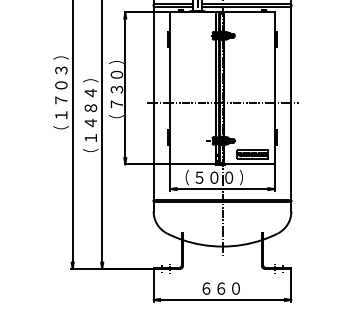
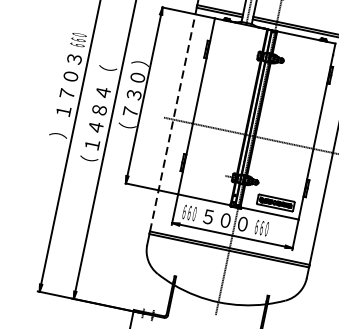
text: (60, 53) -> (77, 39), ） -> ６６０
text: (90, 76) -> (106, 73), ） -> （
line: (153, 103) -> (173, 119), solid -> dashed
text: (60, 131) -> (58, 129), （ -> ）
text: (182, 177) -> (188, 212), （ -> ６６０
text: (245, 177) -> (261, 227), ） -> ６６０

